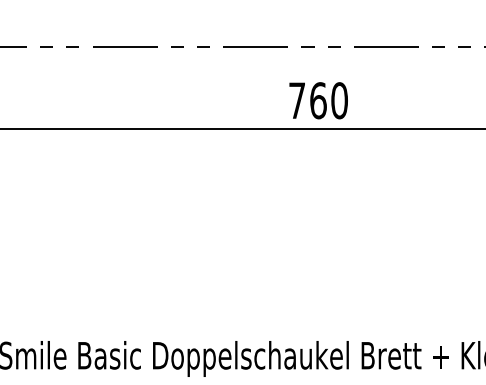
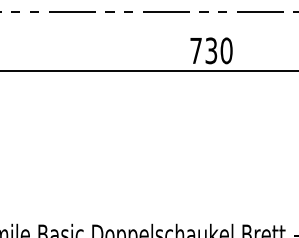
text: (318, 100) -> (211, 50), 760 -> 730

